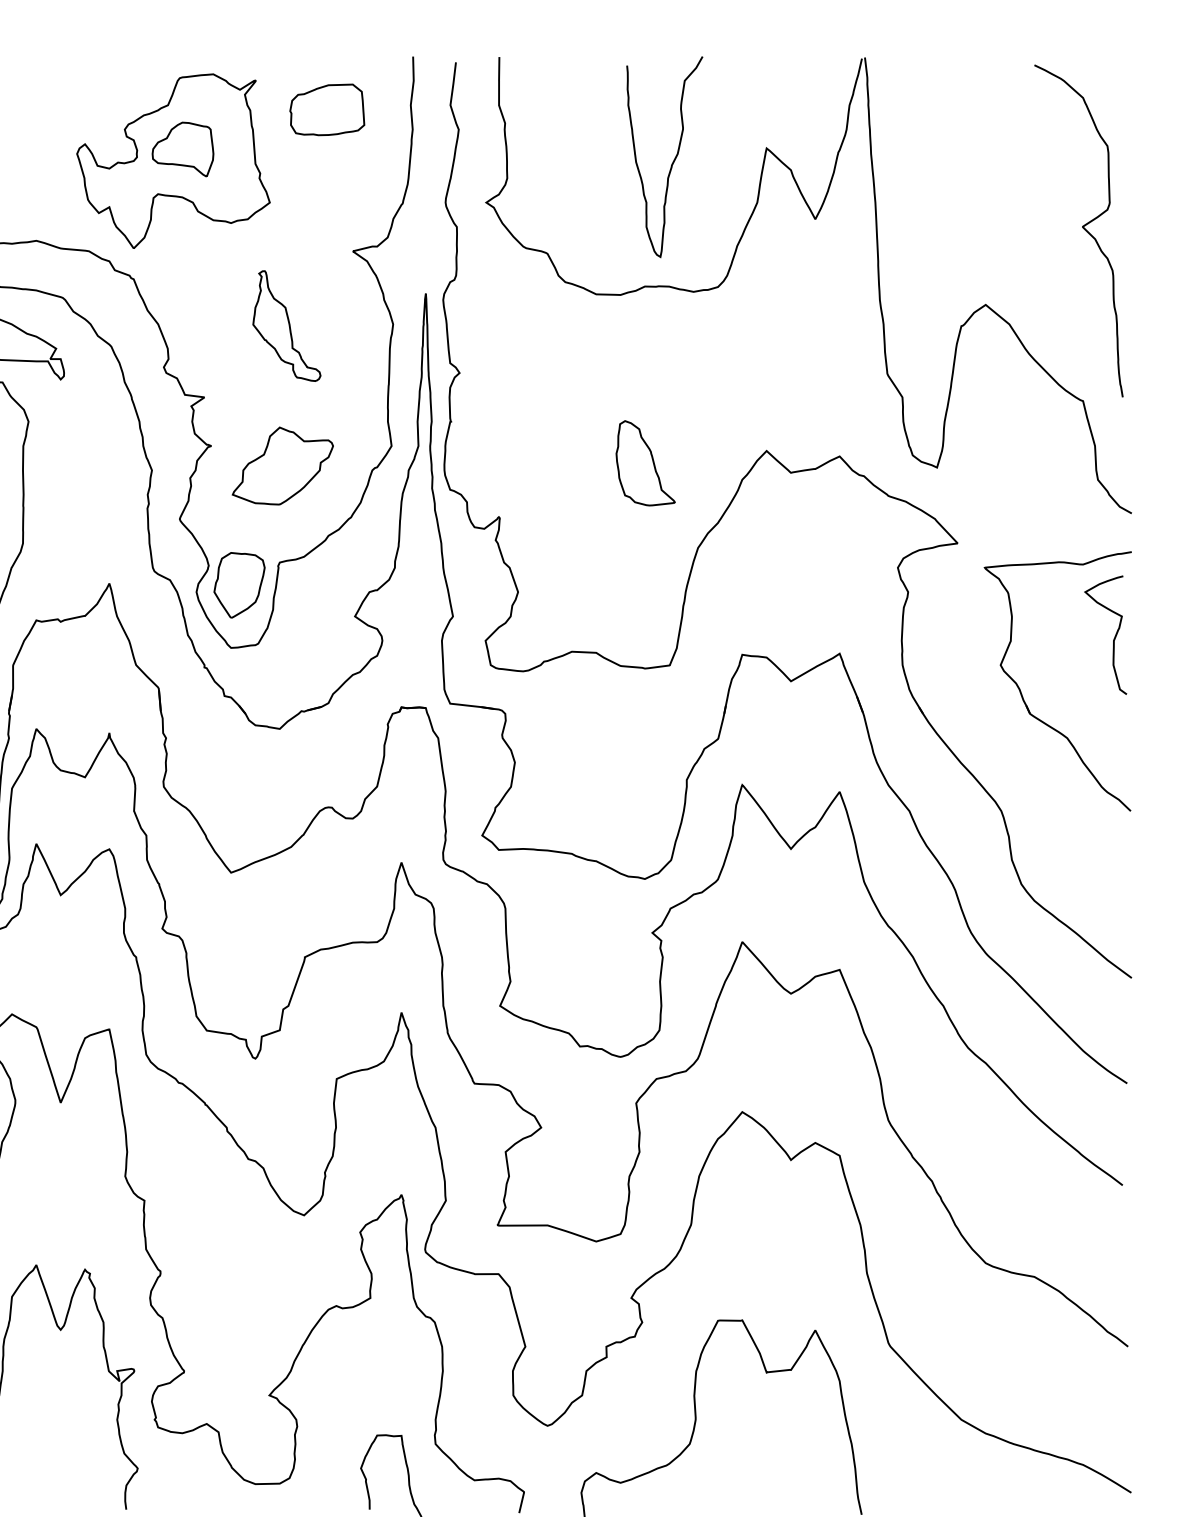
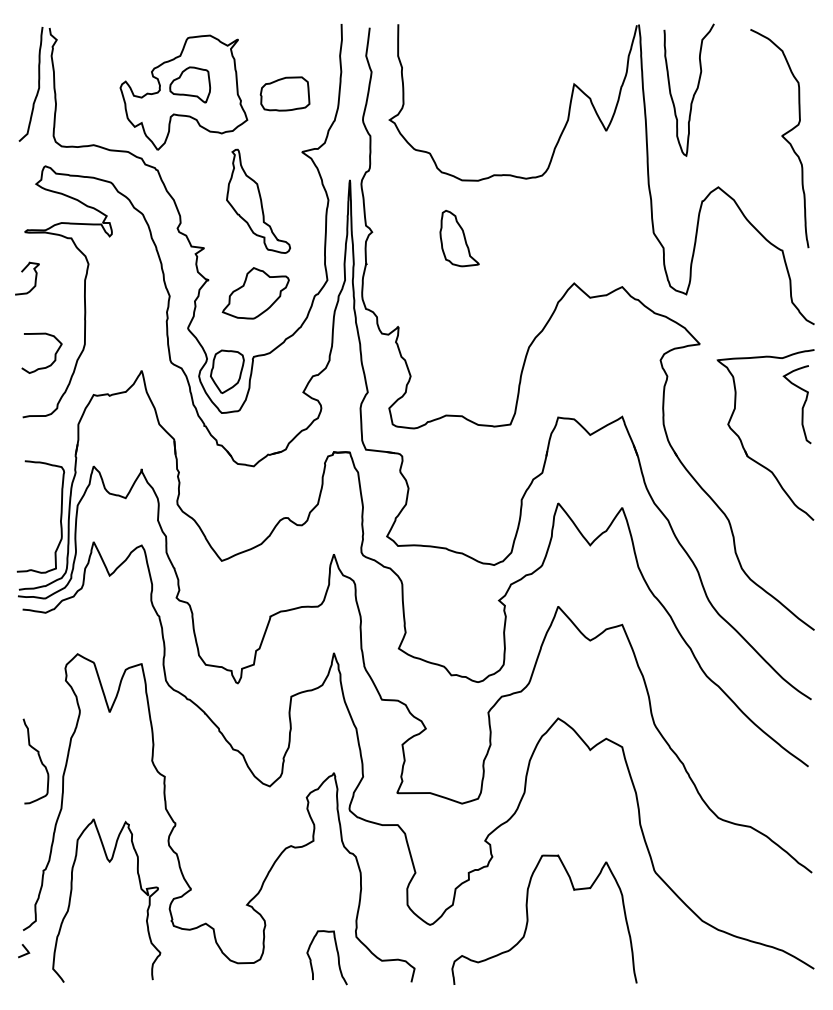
part: (326, 109) -> (284, 93), moved
curve: (672, 159) -> (694, 91), moved
part: (286, 324) -> (258, 200), size x1.43
part: (645, 463) -> (459, 238), moved

